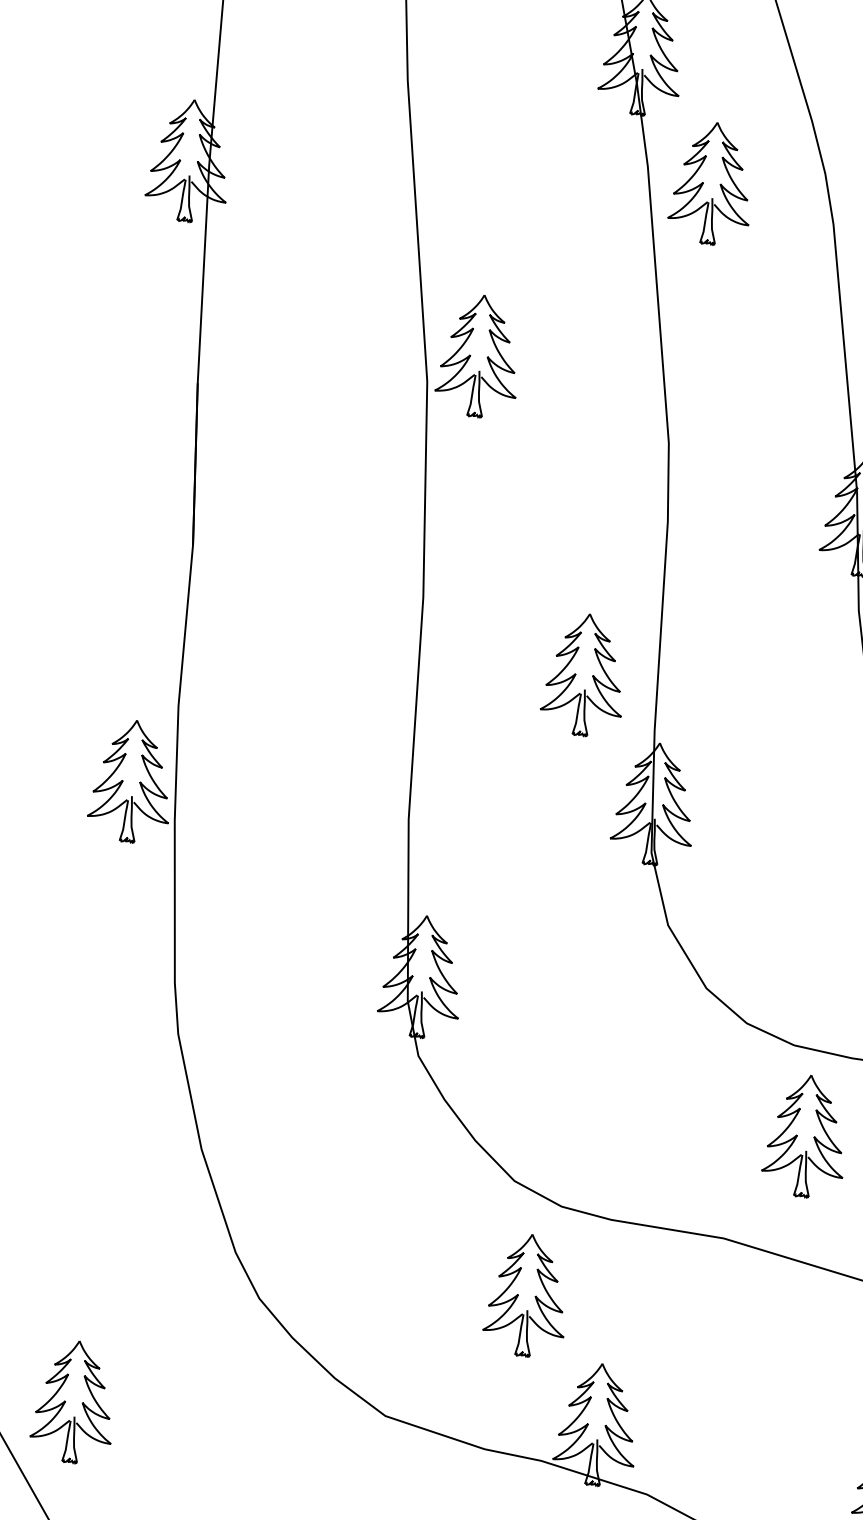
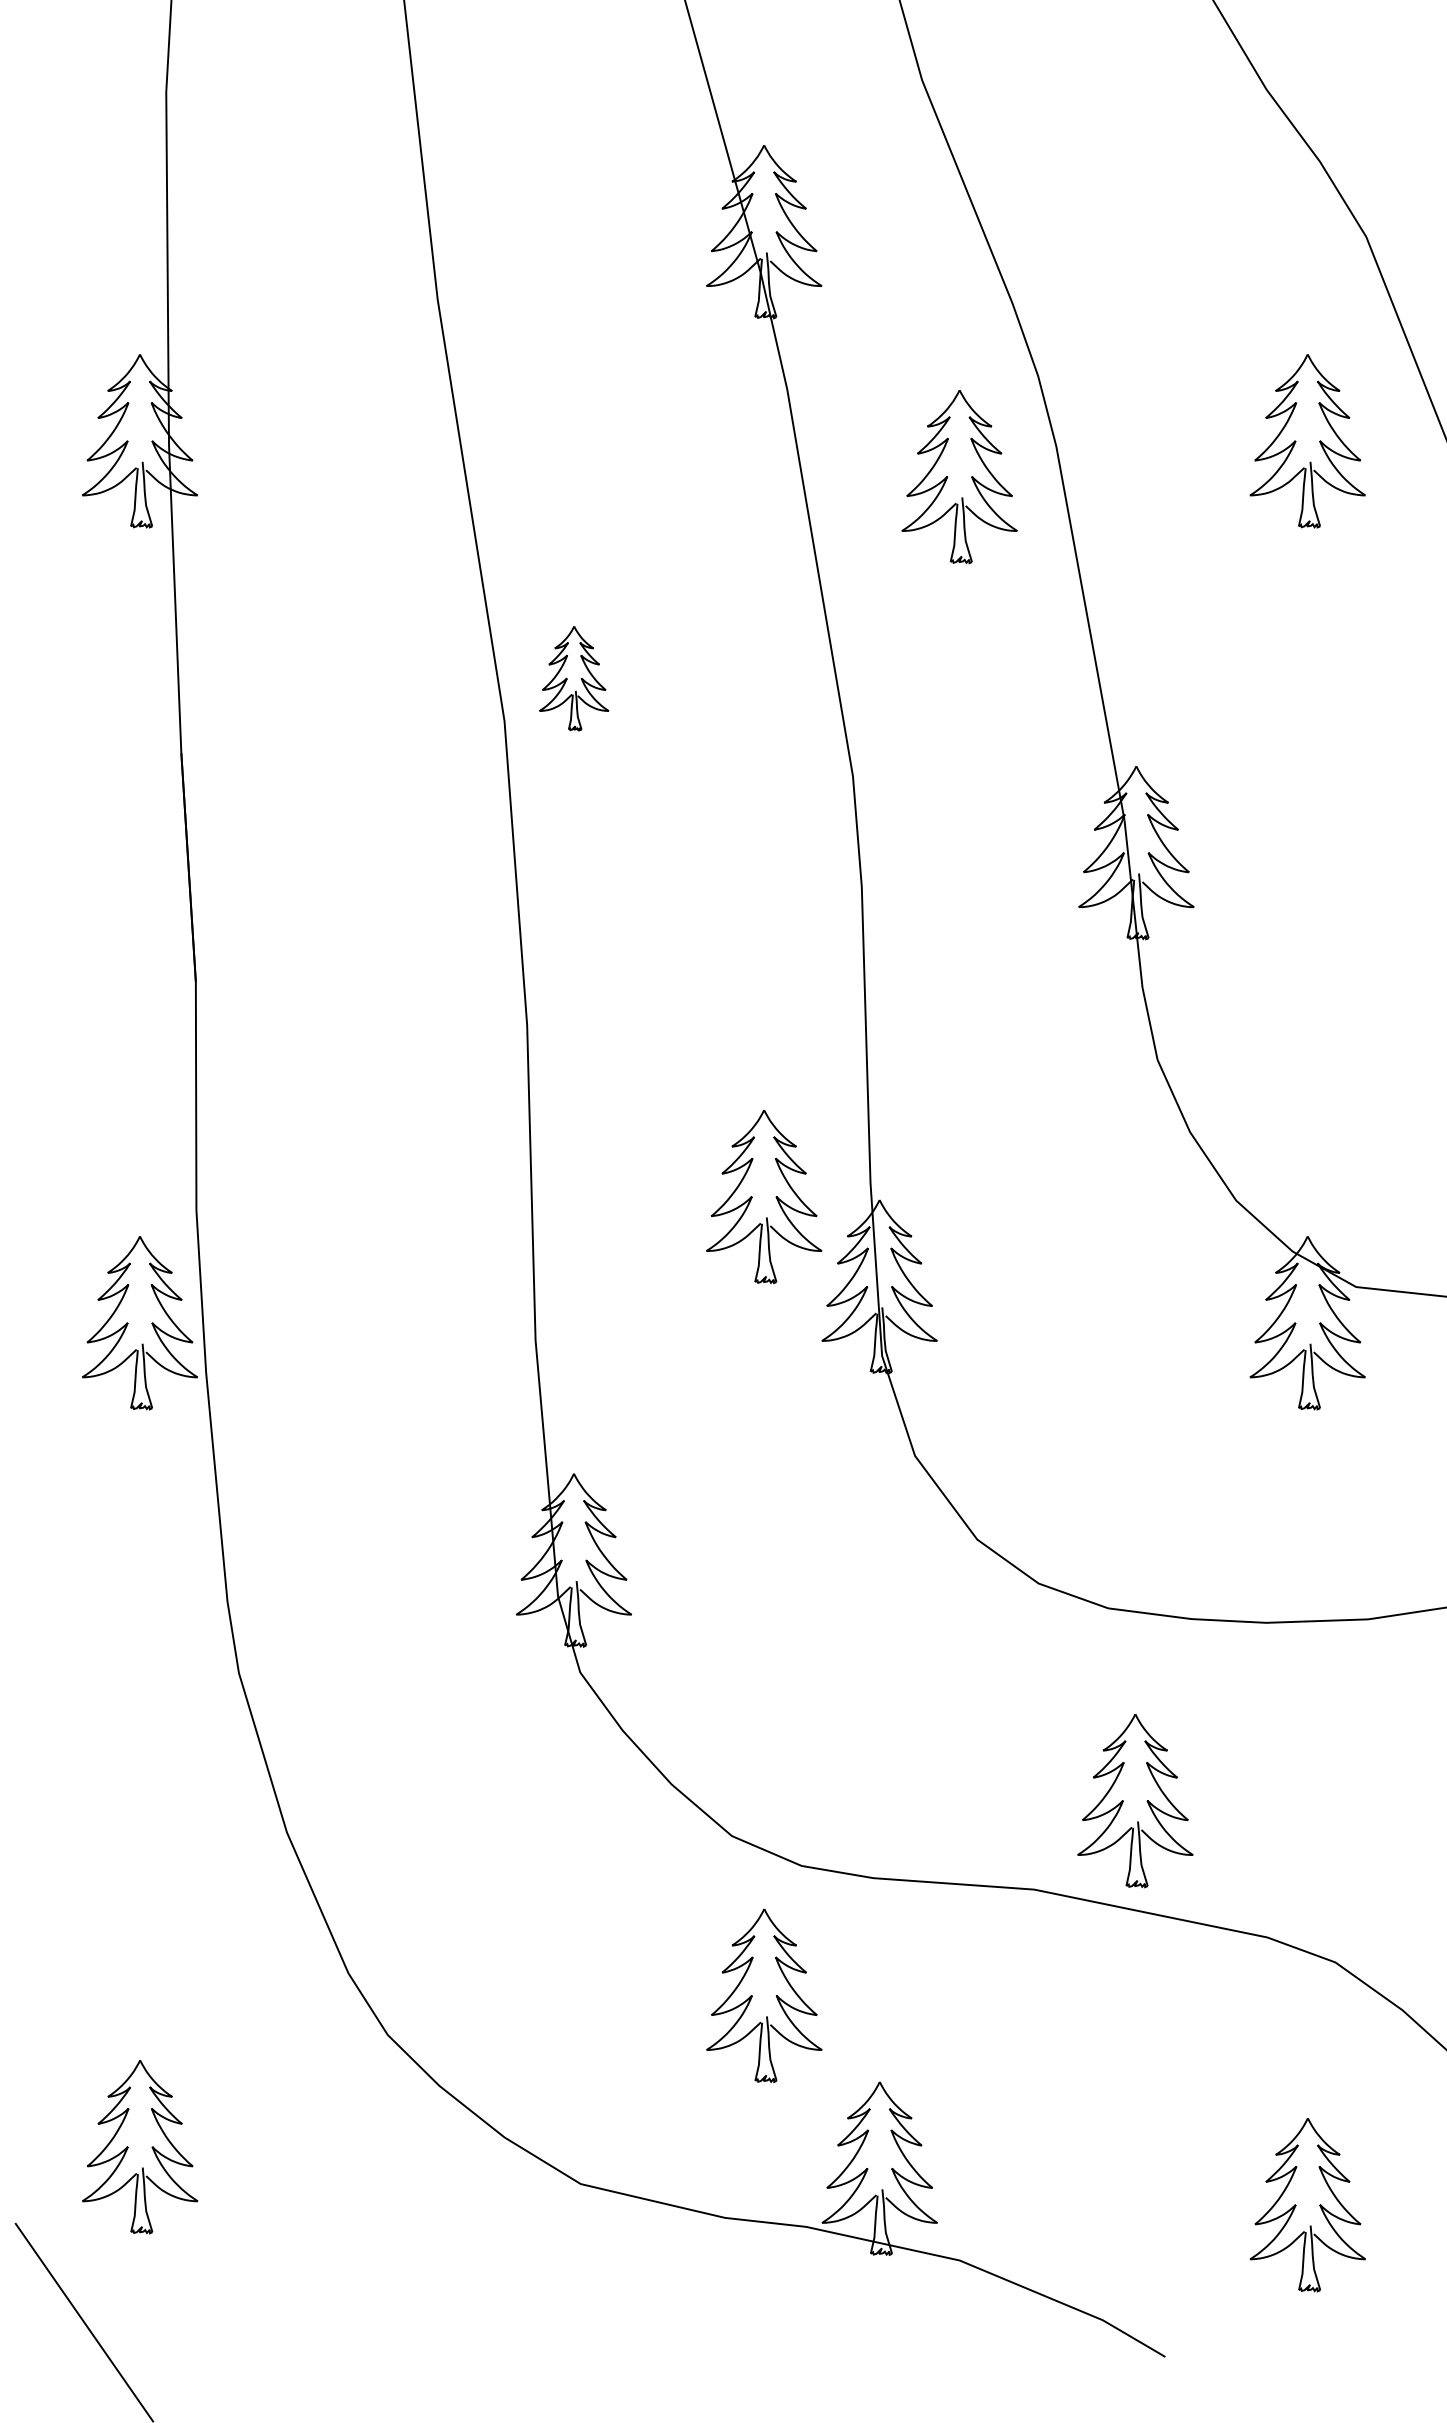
part: (711, 183) -> (959, 477), moved
part: (479, 356) -> (574, 678), size x0.6
part: (584, 675) -> (764, 1197), moved
part: (813, 1137) -> (1146, 1801), moved
part: (74, 1402) -> (140, 2147), moved

